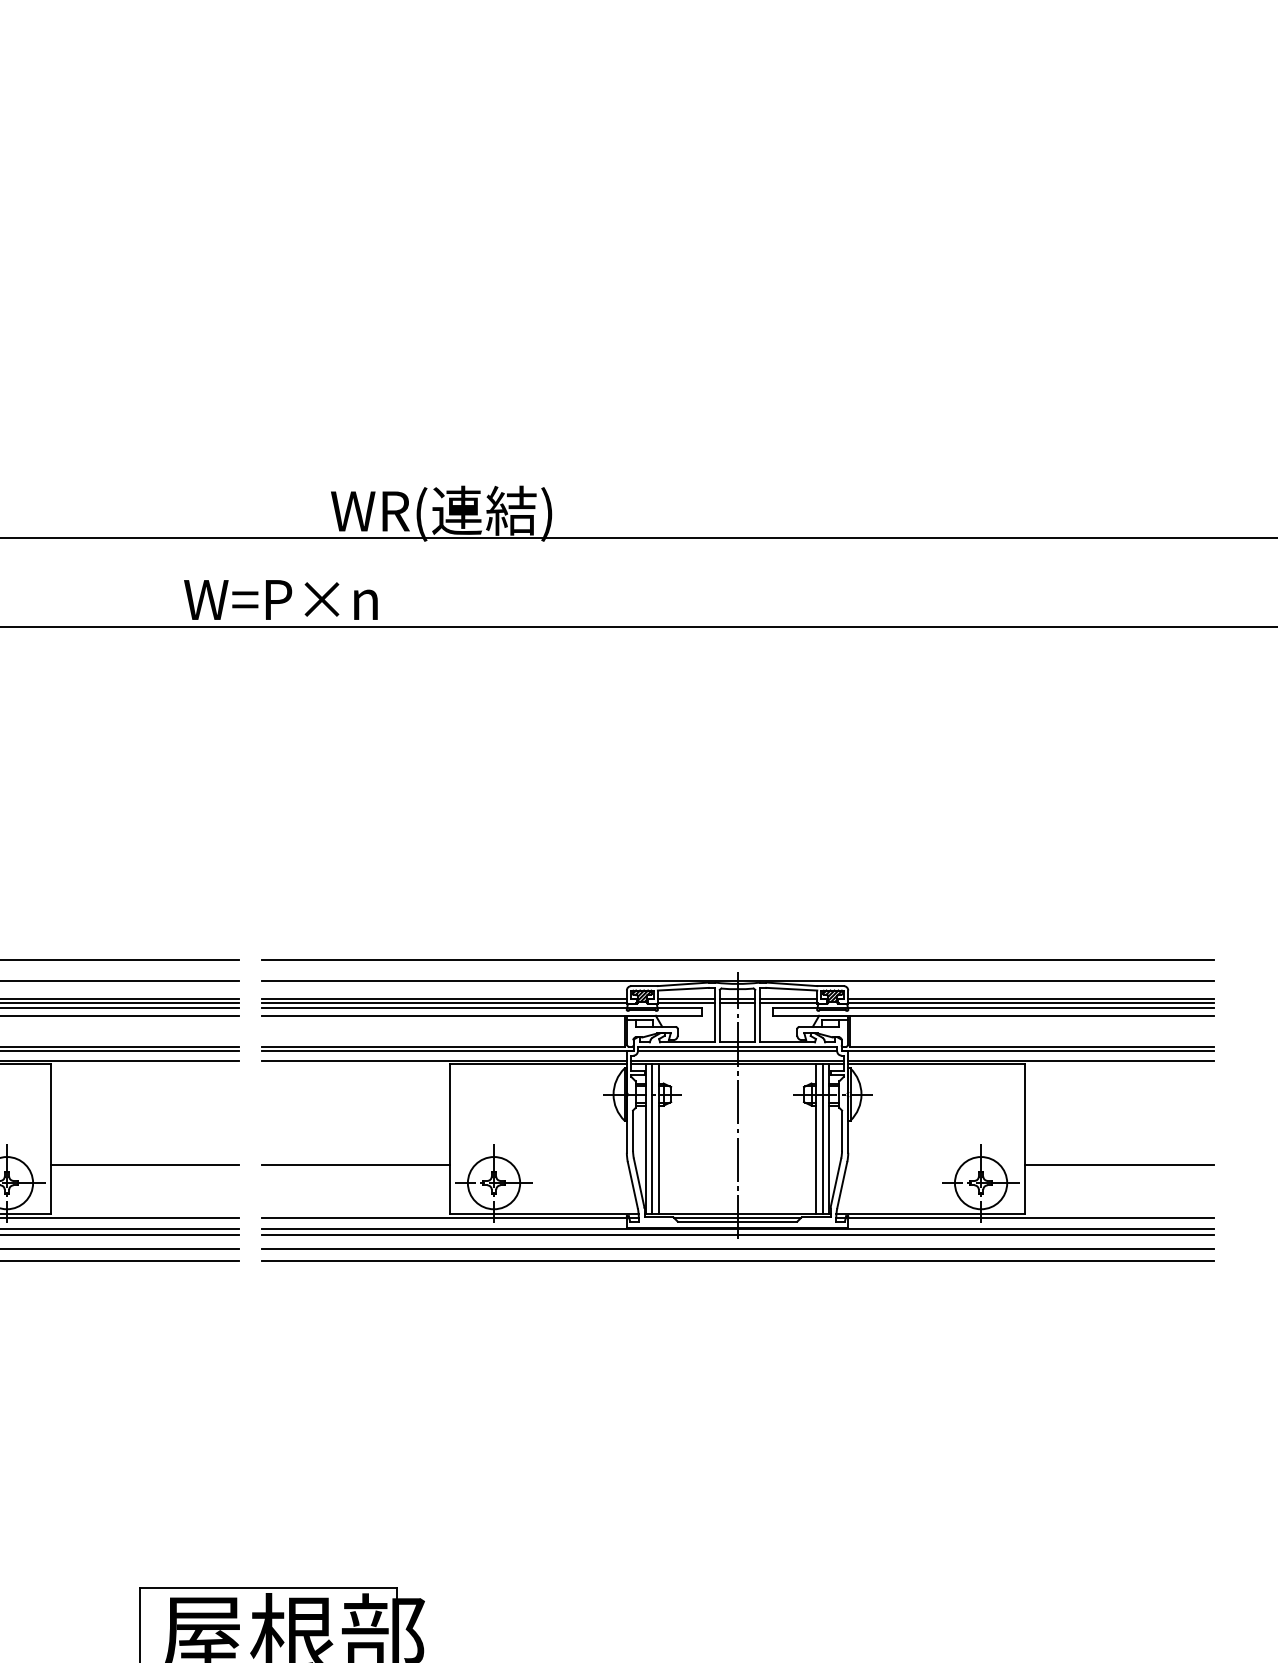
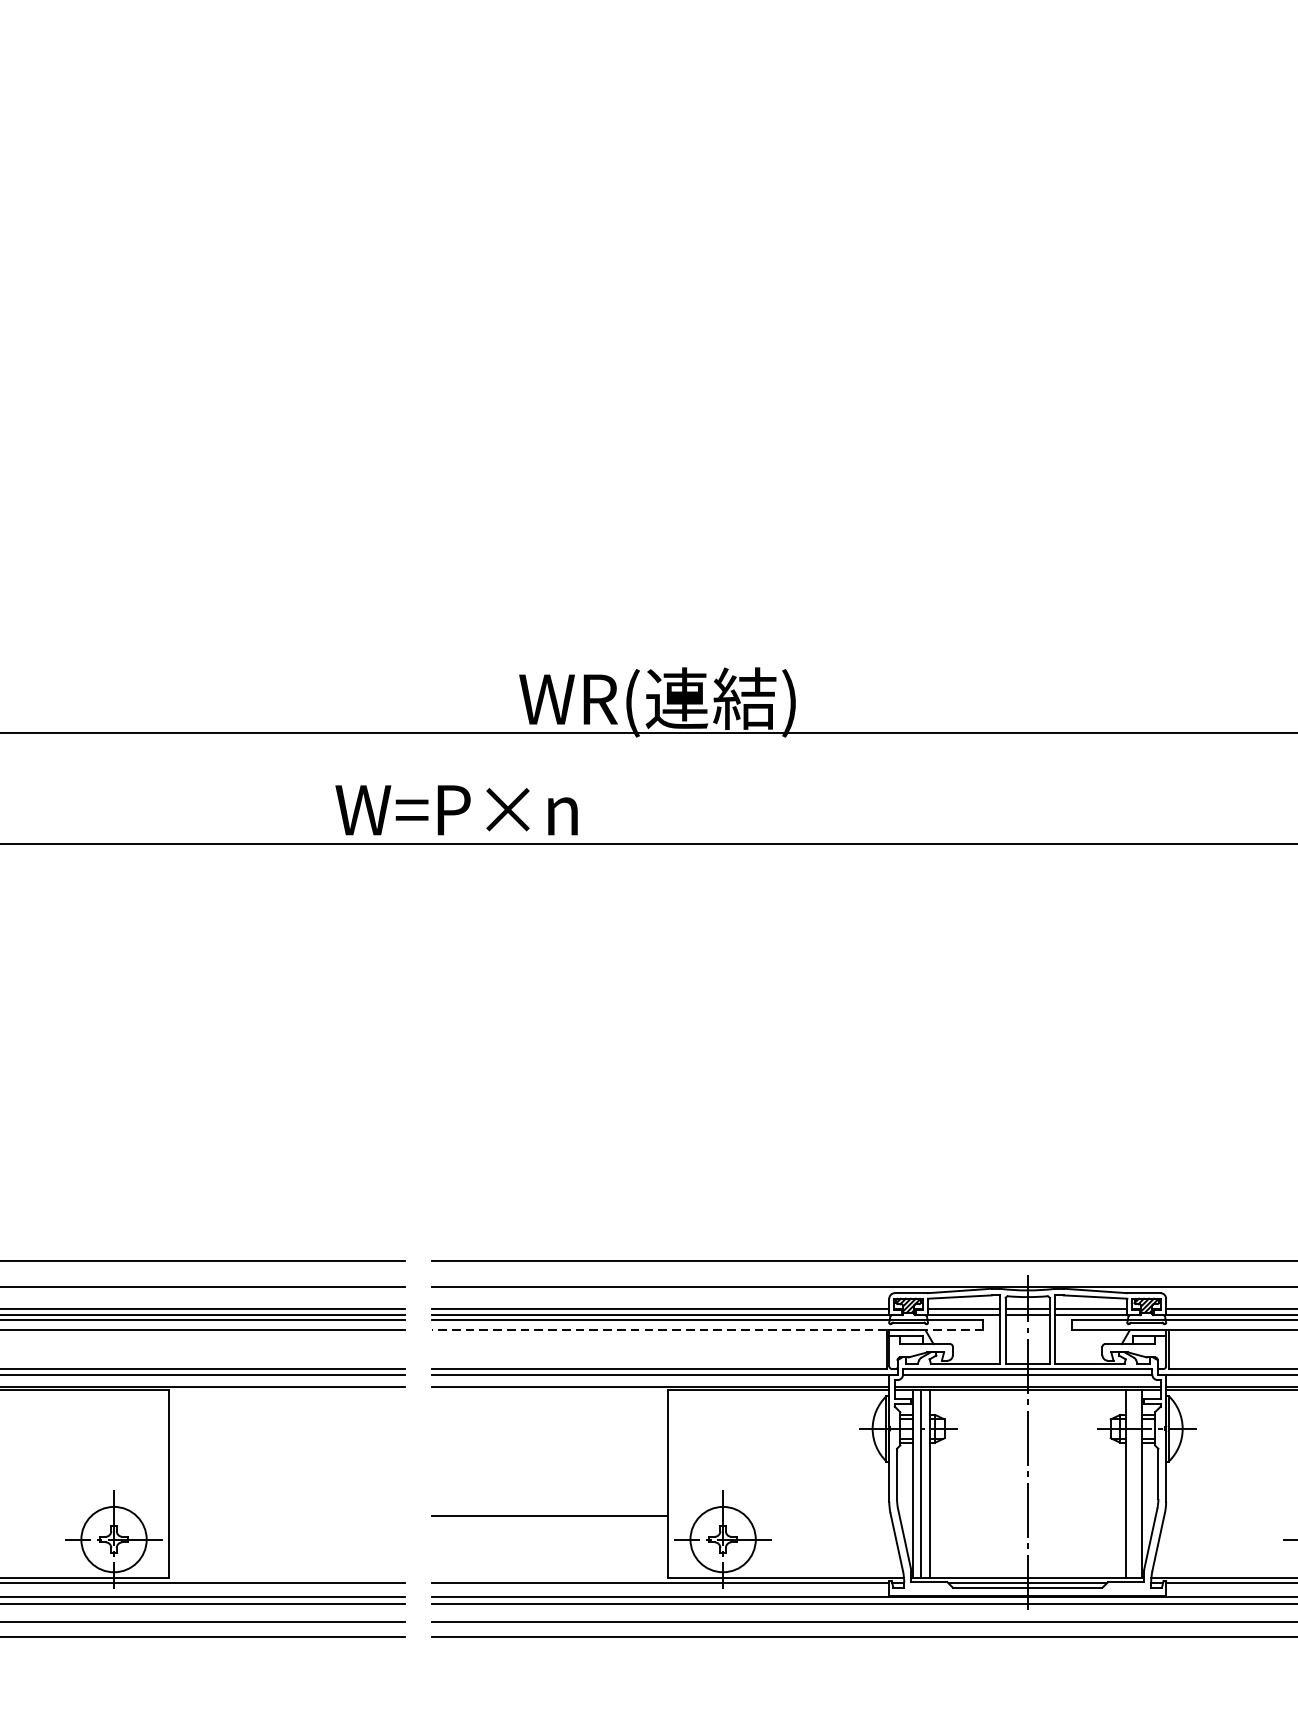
line: (481, 1015) -> (707, 1329), solid -> dashed
line: (823, 1138) -> (1135, 1483), removed
line: (145, 1164) -> (287, 1516), removed

